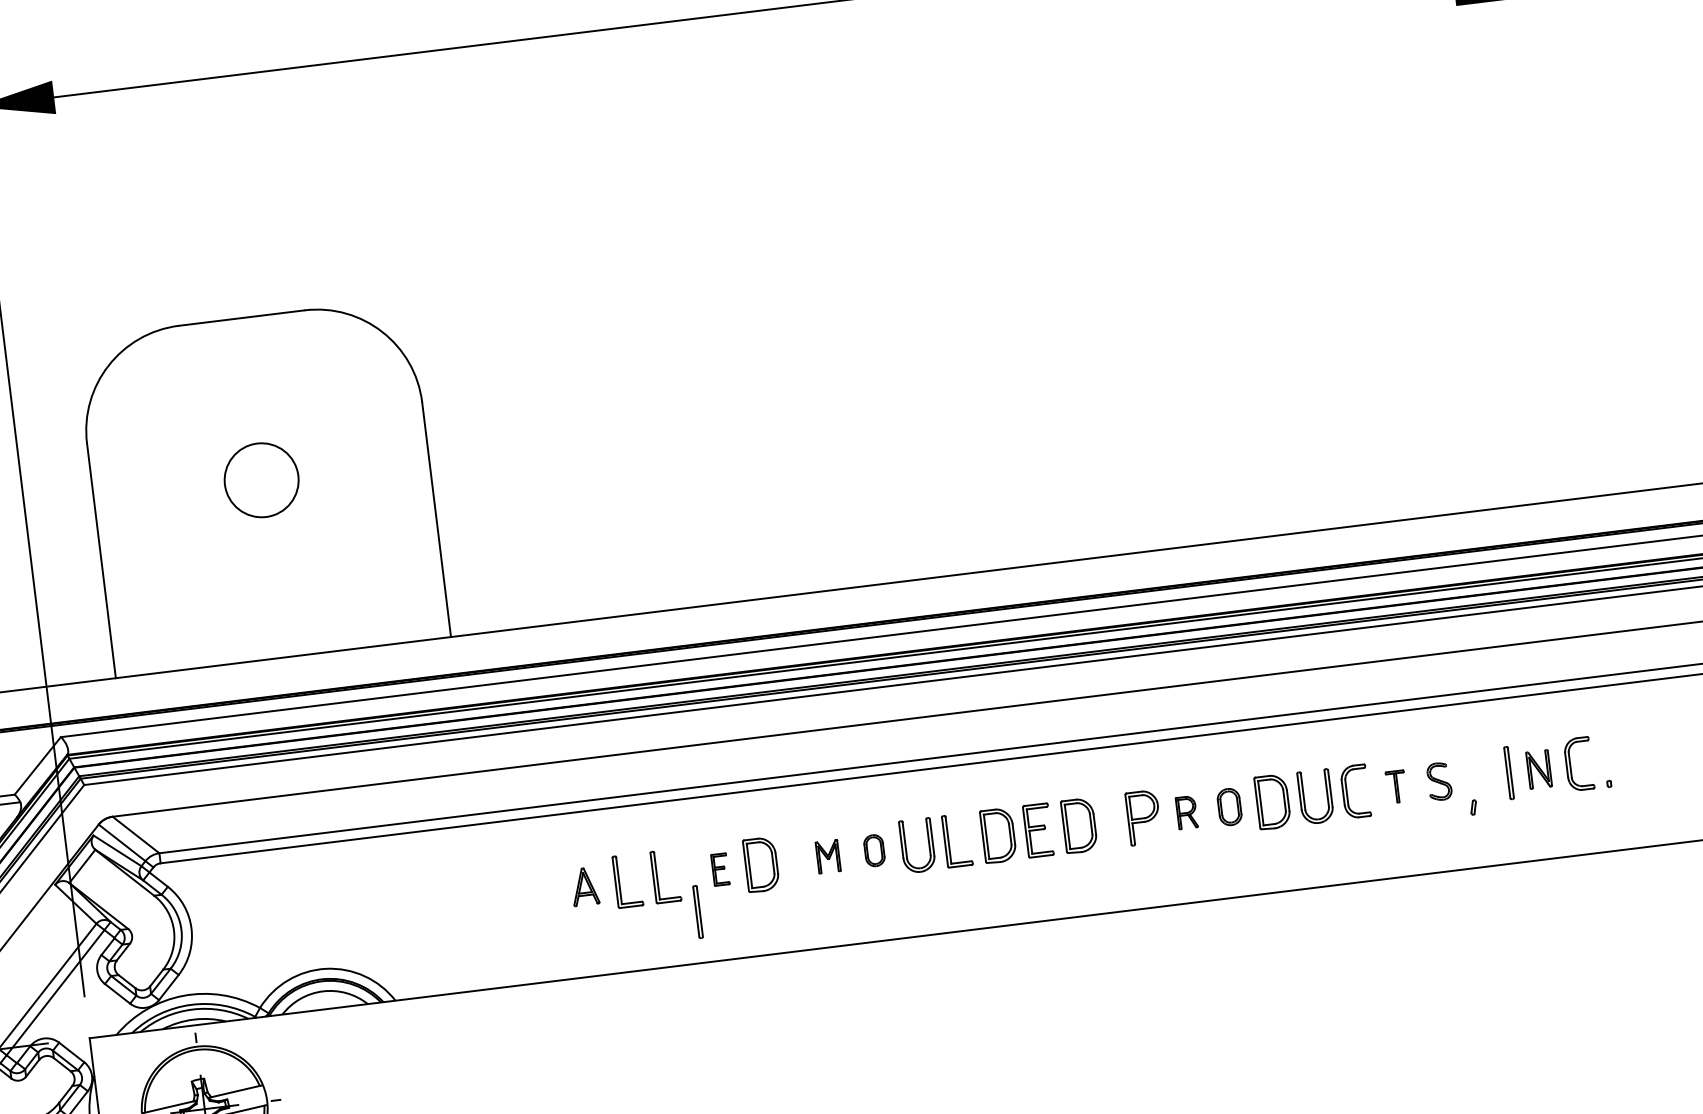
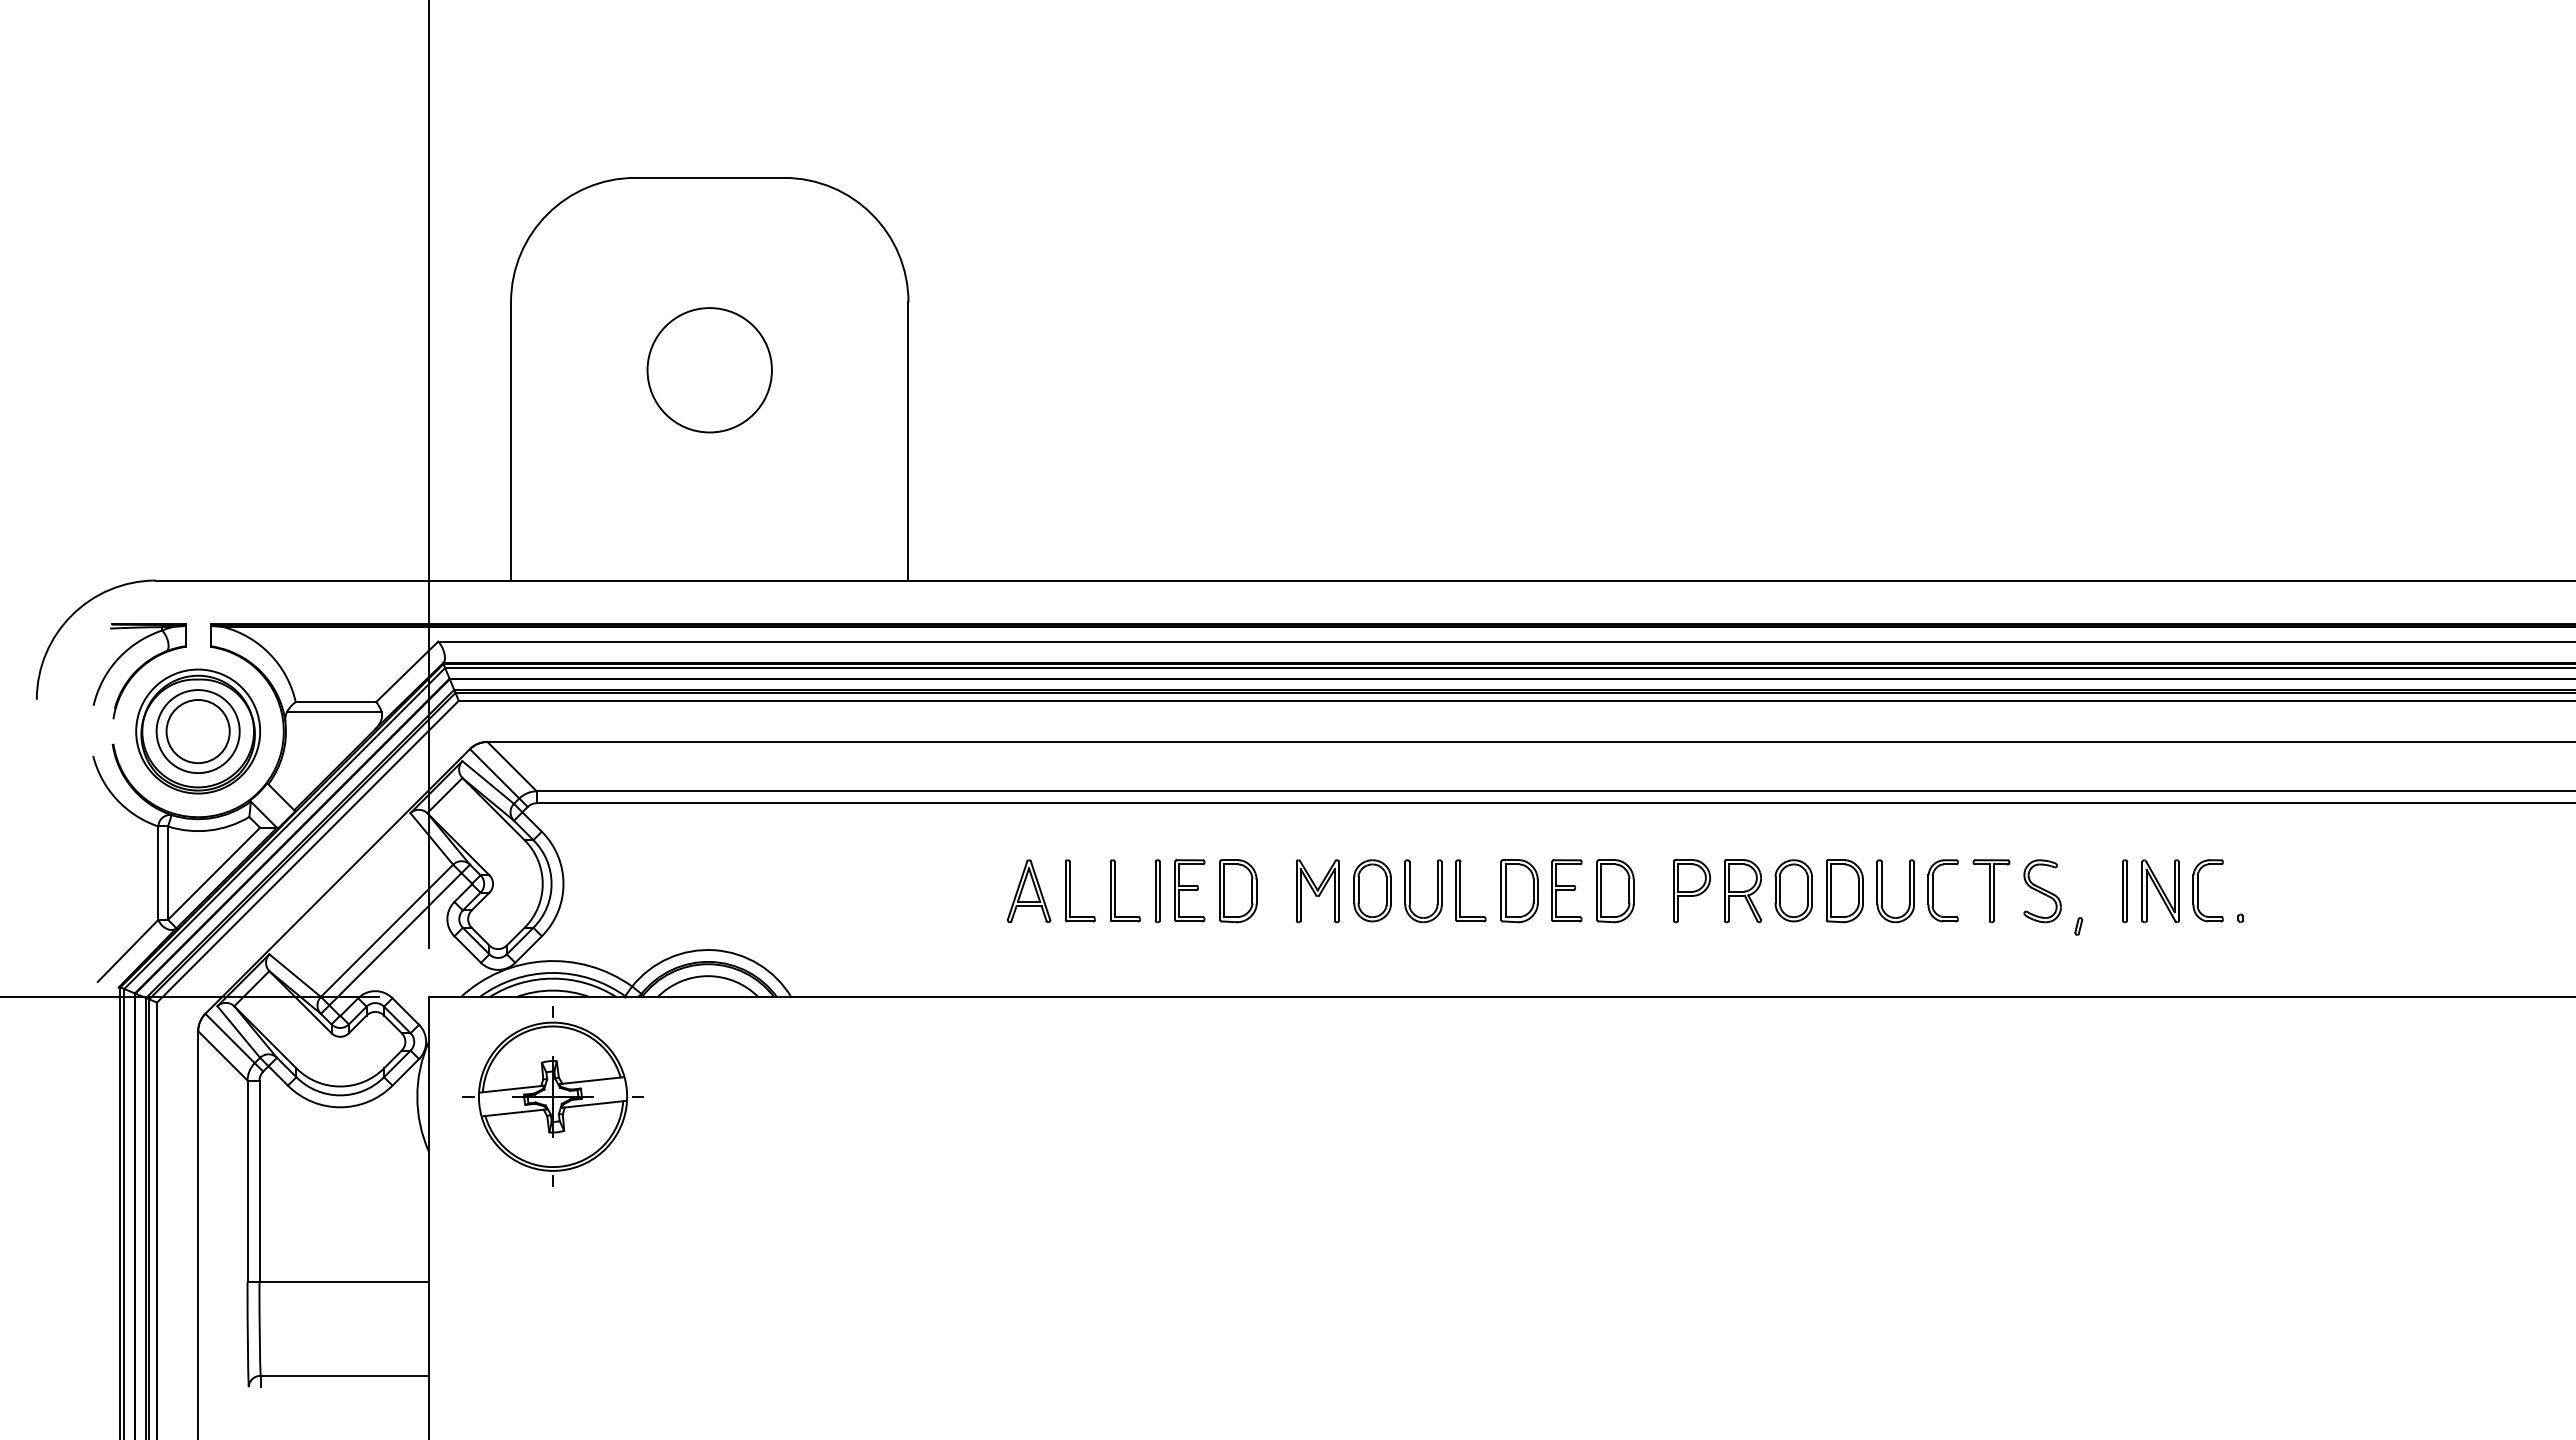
circle: (261, 480) -> (709, 370), size x1.43
part: (1539, 769) -> (2160, 891), size x1.43
part: (1439, 781) -> (2042, 891), size x1.43
part: (1396, 787) -> (1991, 891), size x1.67
part: (1229, 806) -> (1793, 890), size x1.43
part: (1186, 812) -> (1742, 891), size x1.67
part: (874, 850) -> (1372, 890), size x1.67
part: (828, 856) -> (1317, 891), size x1.67
part: (720, 869) -> (1189, 890), size x1.67
part: (584, 886) -> (1028, 891), size x1.43
part: (697, 912) -> (1157, 891), moved

